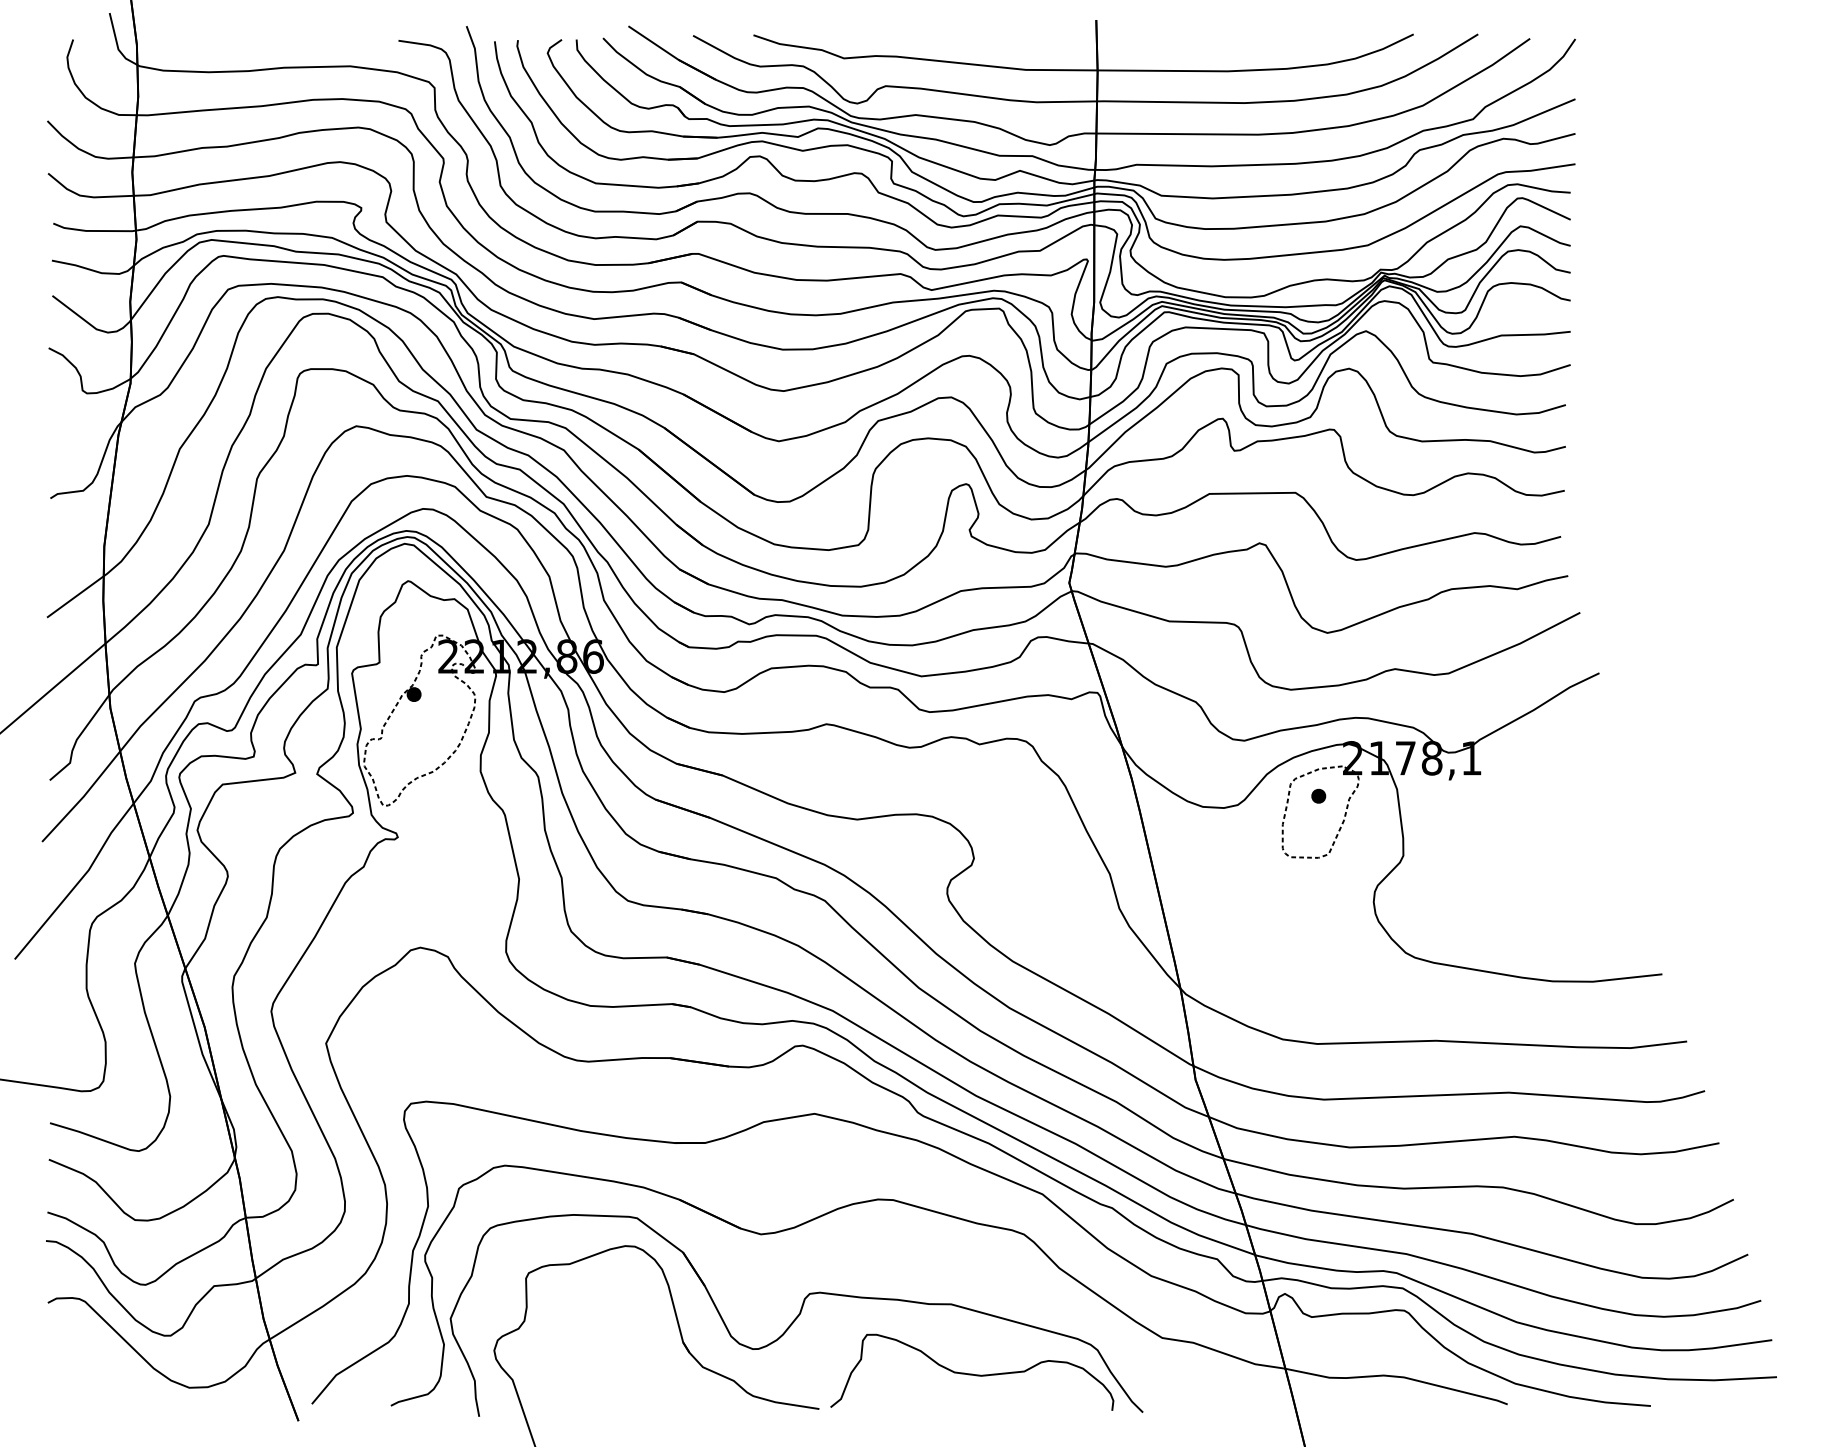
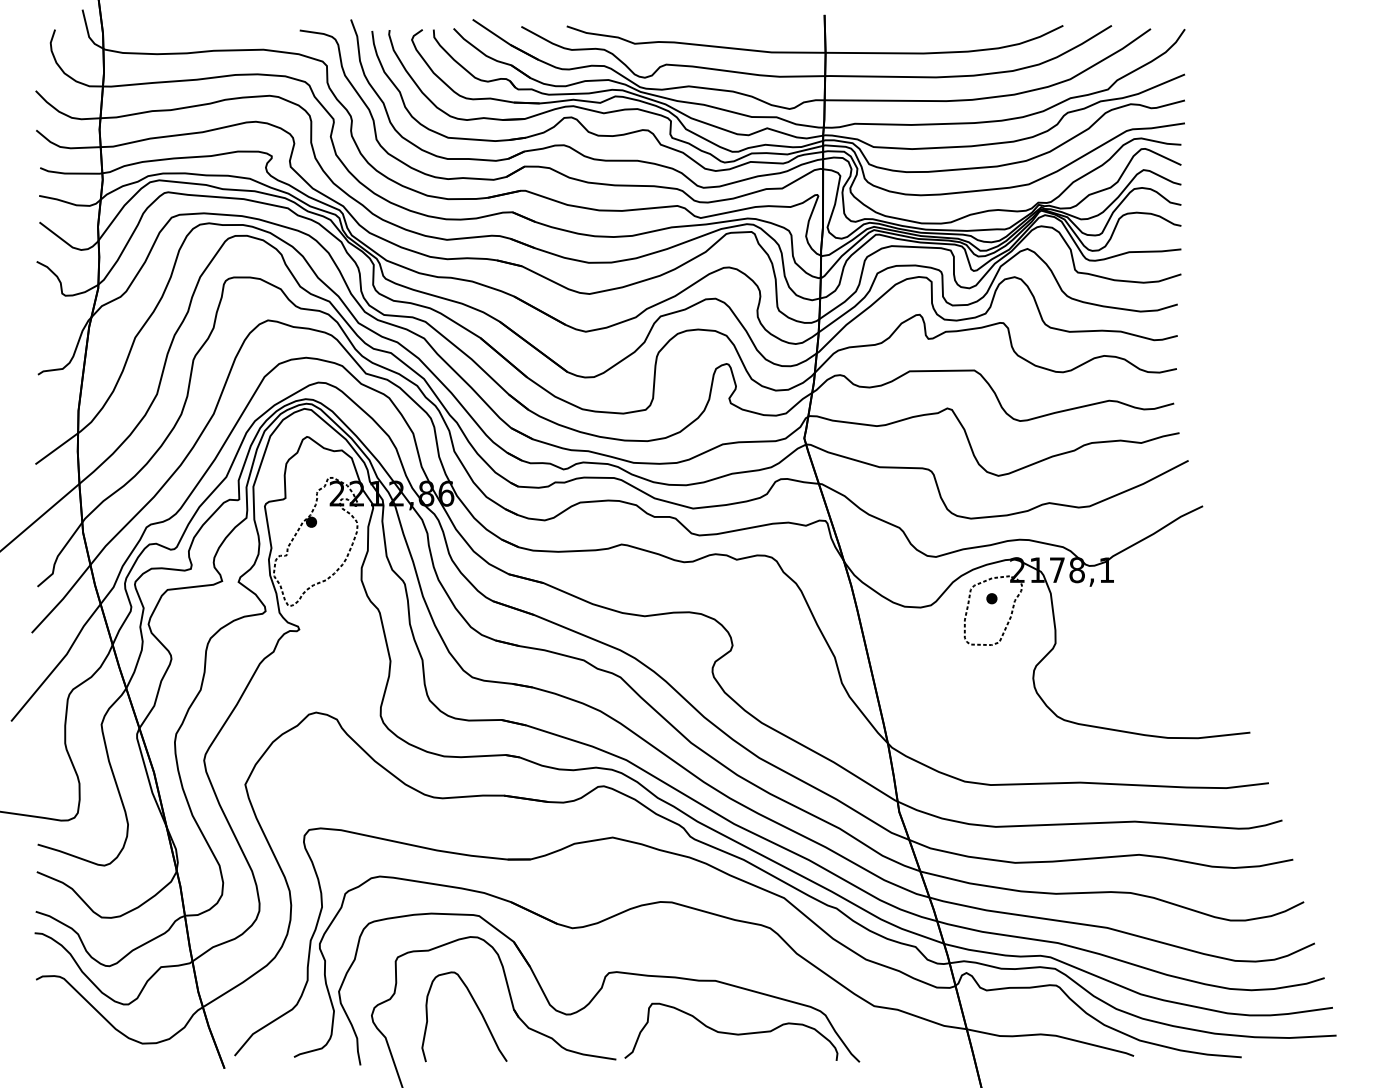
curve: (634, 1340) -> (477, 1008), added

